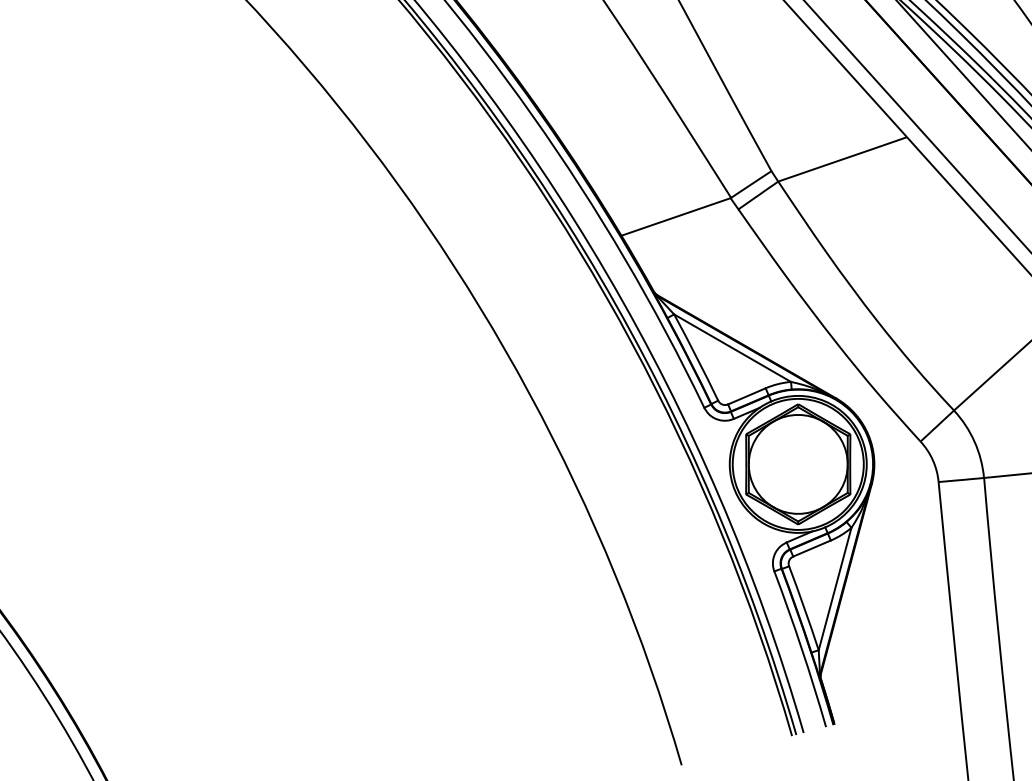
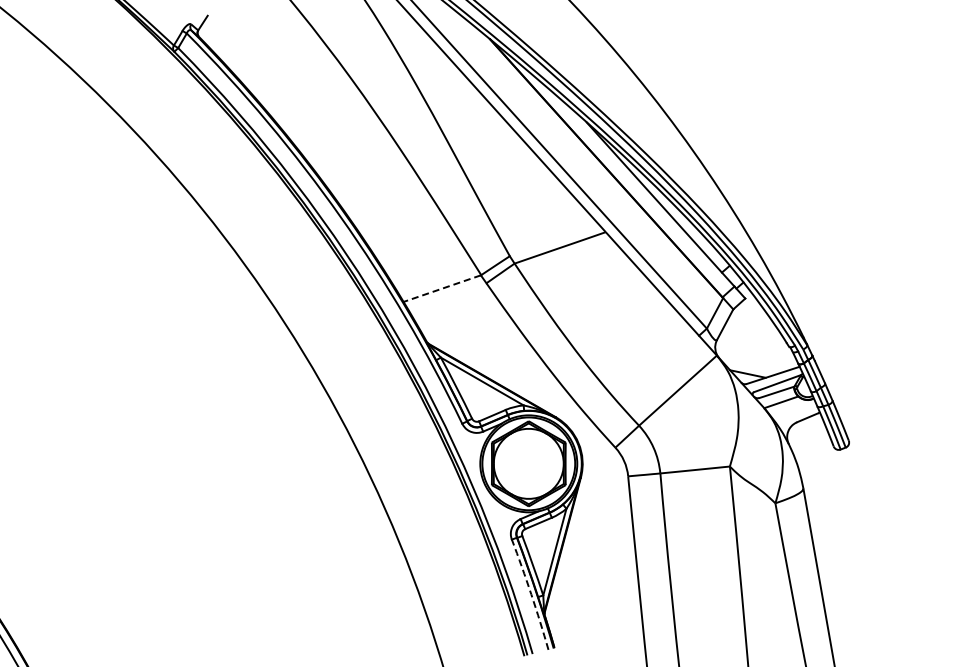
line: (676, 216) -> (442, 288), solid -> dashed
arc: (802, 648) -> (531, 594), solid -> dashed

